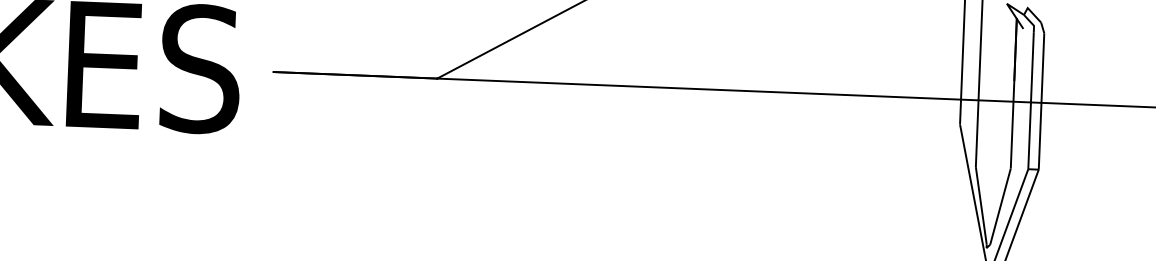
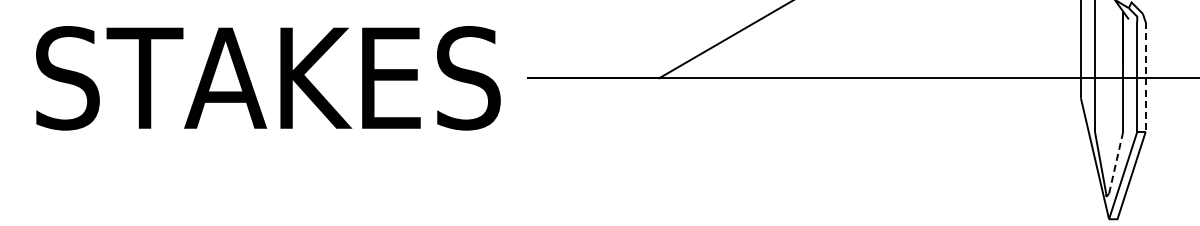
line: (1041, 101) -> (1145, 77), solid -> dashed
line: (1001, 206) -> (1116, 162), solid -> dashed

